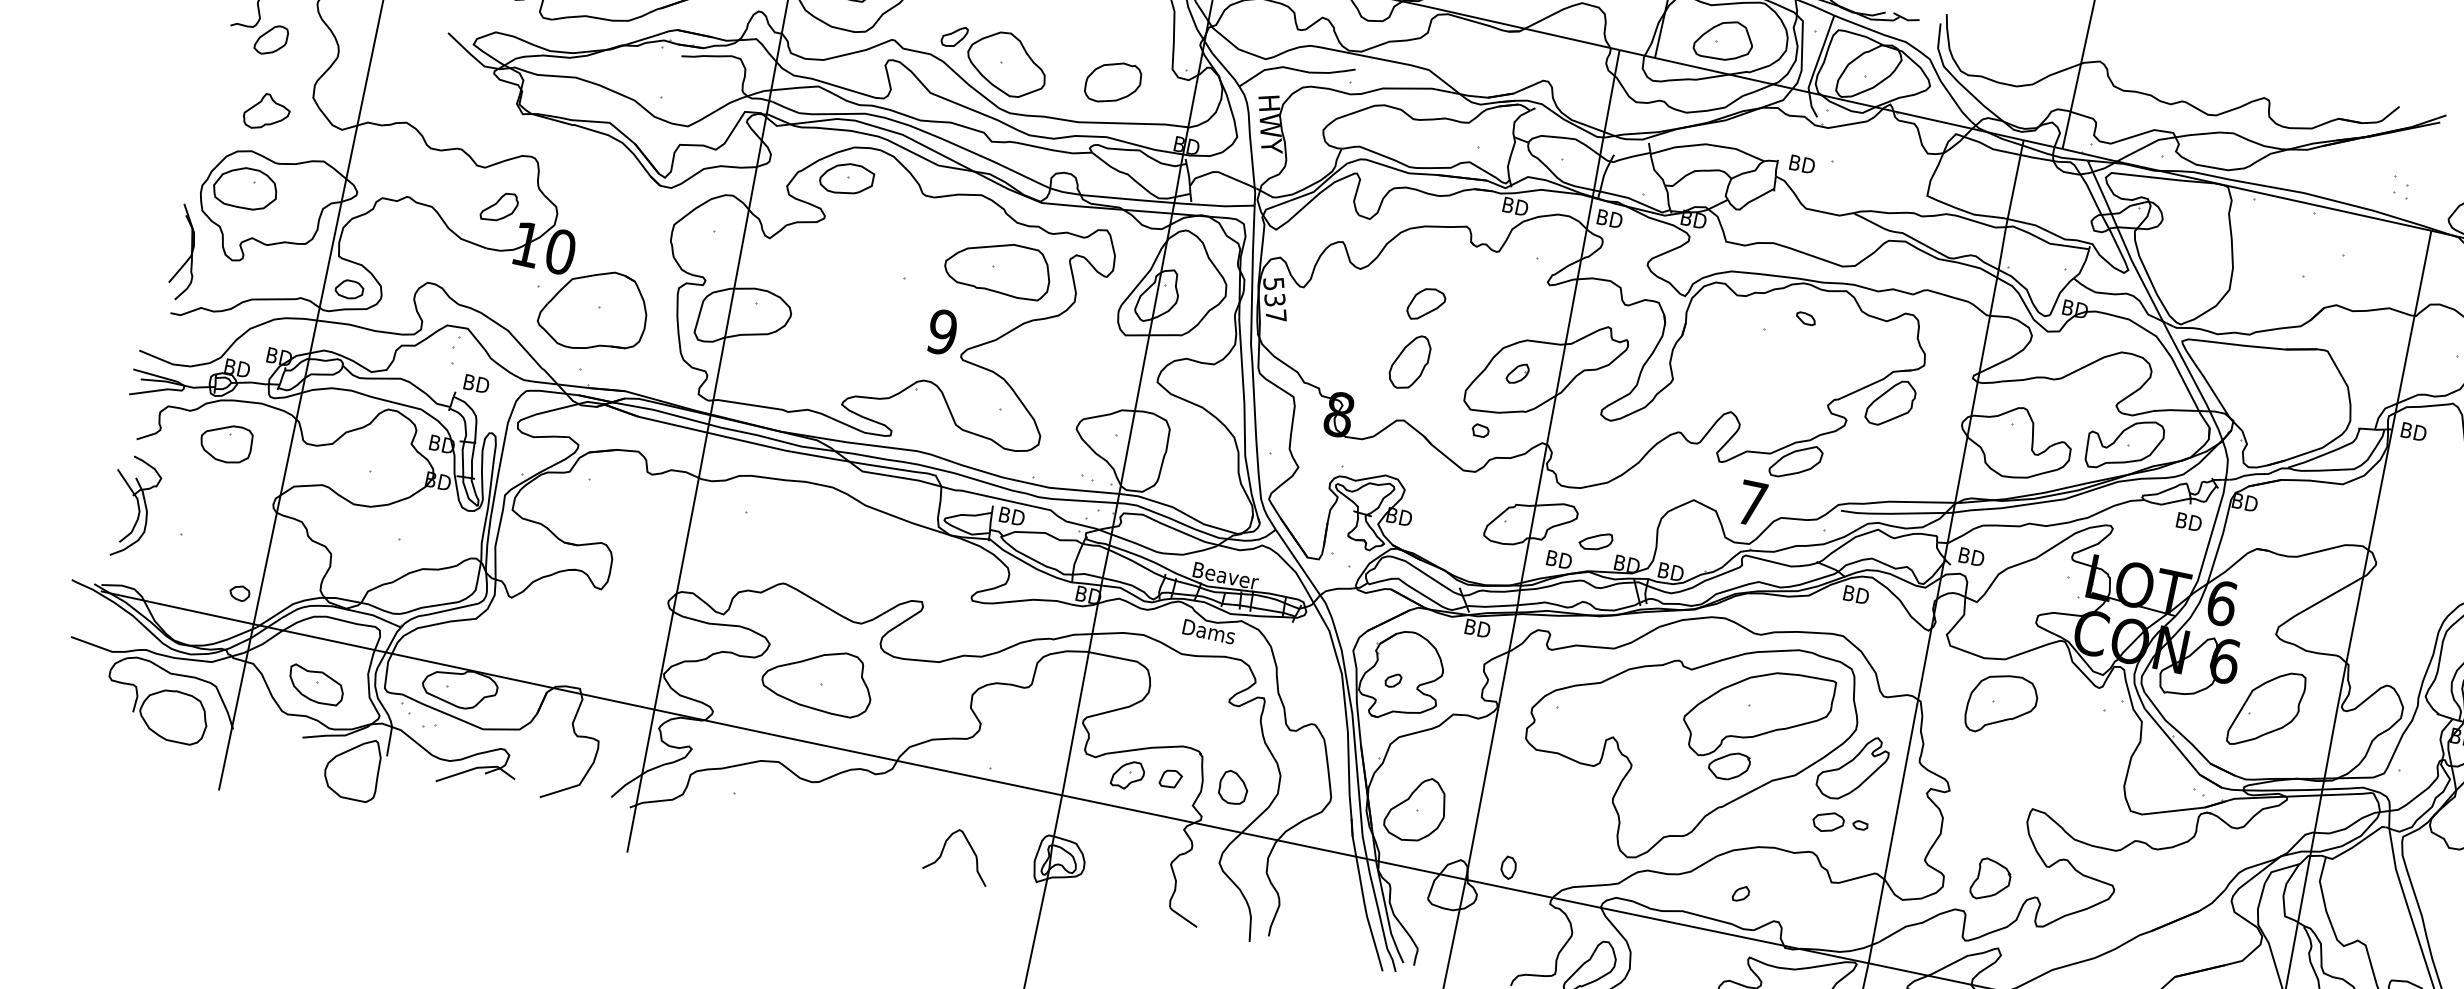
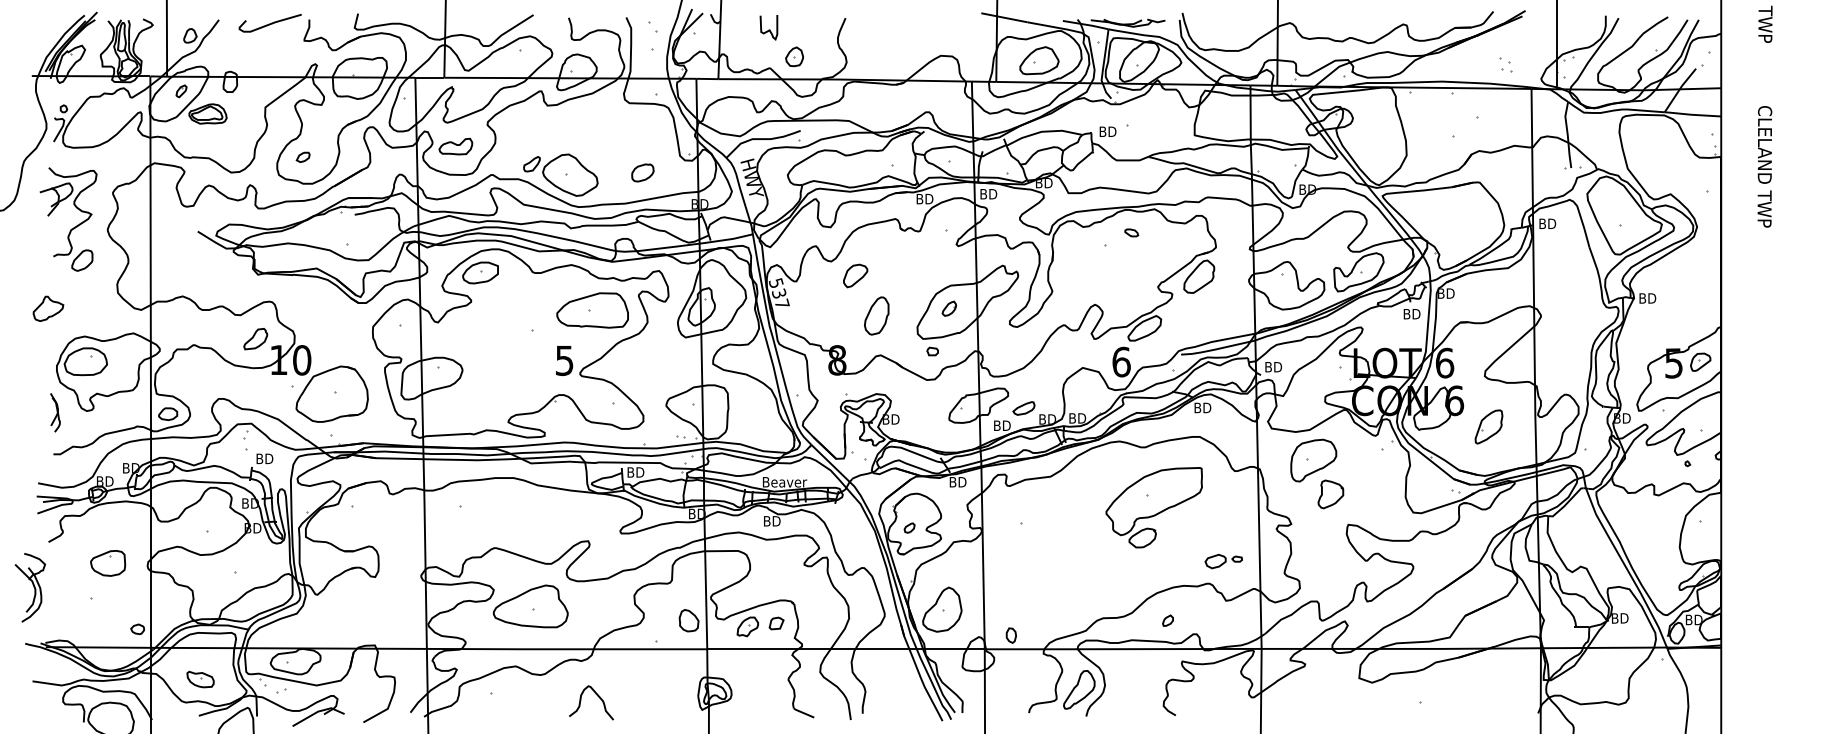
part: (1112, 82) -> (642, 172), size x0.6
part: (267, 111) -> (48, 308), moved
part: (186, 252) -> (55, 412), size x0.6
part: (1426, 304) -> (855, 275), moved
text: (942, 331) -> (564, 360), 9 -> 5
part: (226, 443) -> (108, 563), moved
text: (1752, 502) -> (1121, 361), 7 -> 6
part: (132, 507) -> (30, 587), moved
text: (1210, 632) -> (782, 521), Dams -> BD
part: (315, 685) -> (200, 679), size x0.7
part: (2266, 708) -> (1488, 426), size x0.6
part: (1706, 752) -> (1125, 532), removed
part: (1232, 787) -> (688, 620), moved
curve: (969, 847) -> (597, 696), moved
part: (1990, 880) -> (1330, 494), moved

